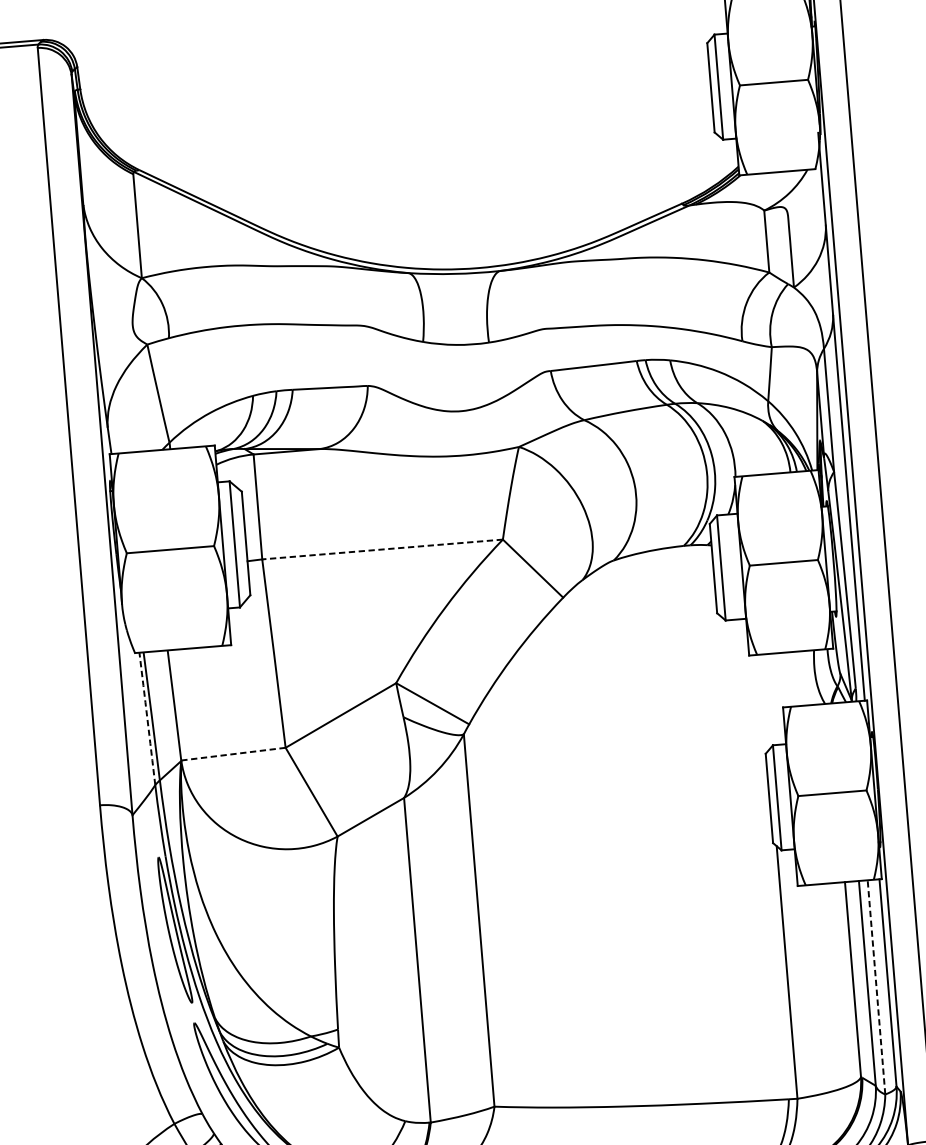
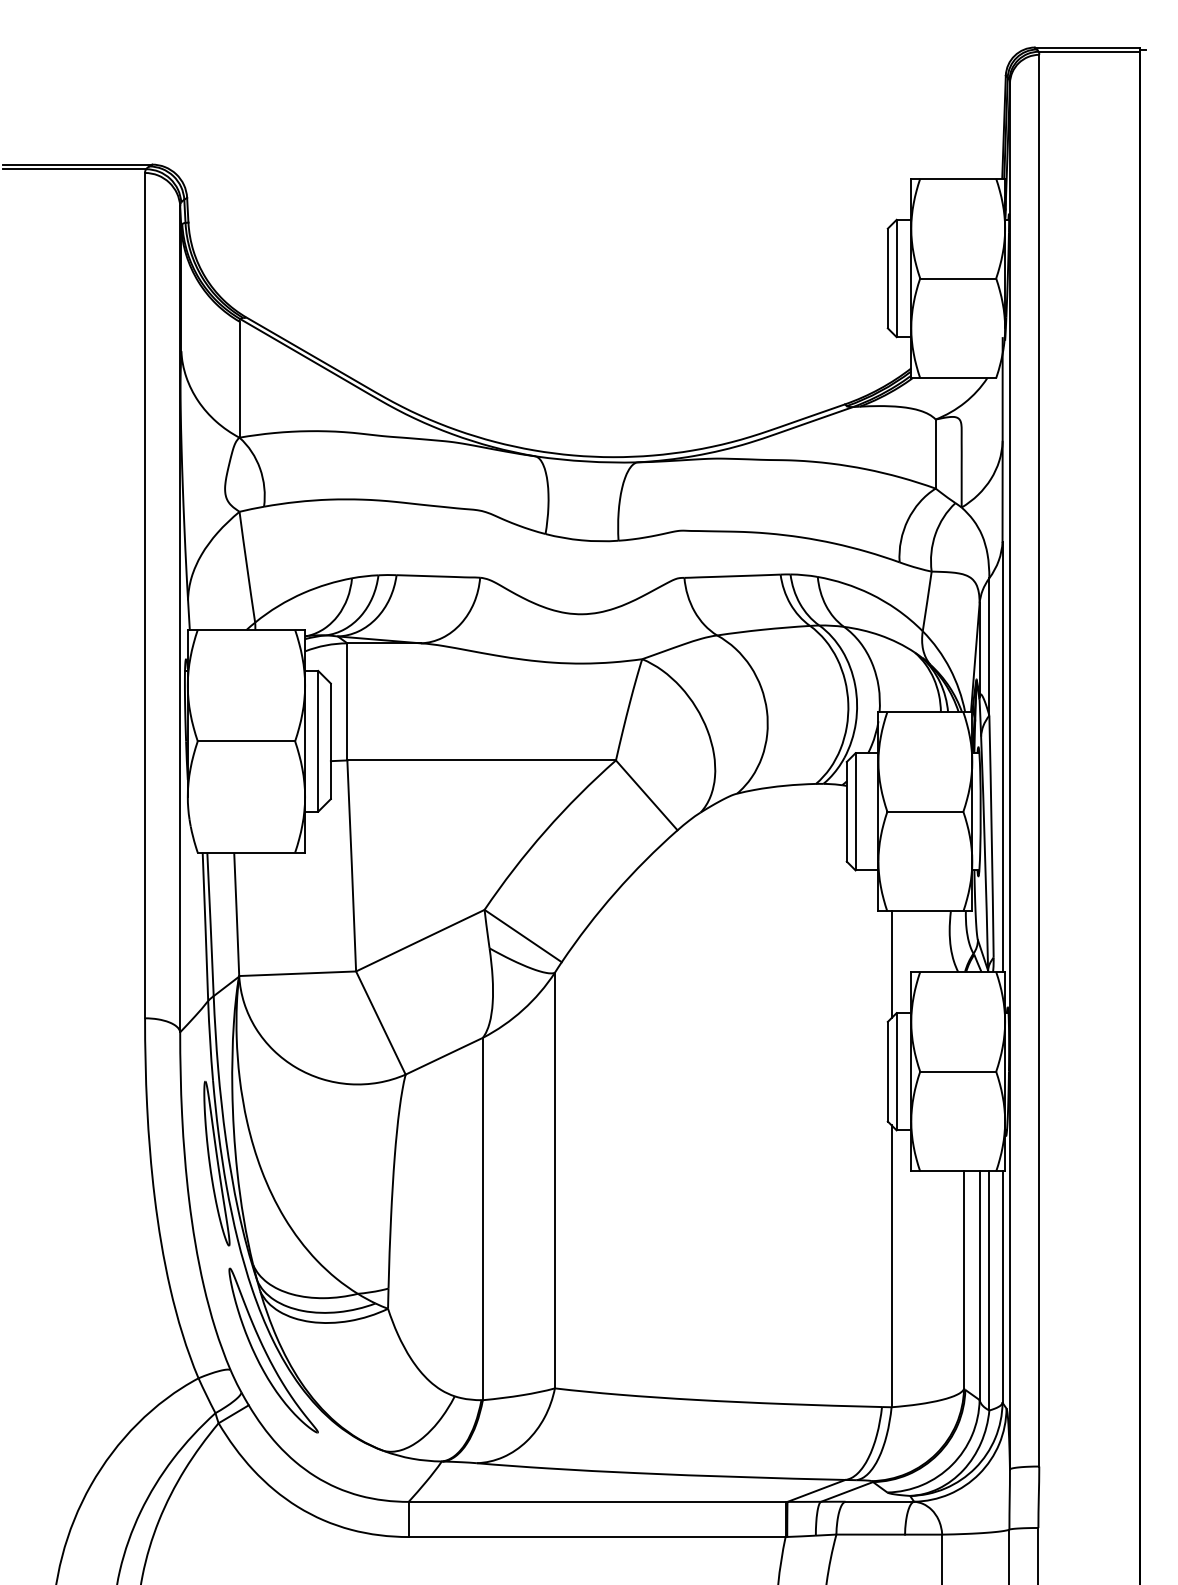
line: (382, 549) -> (481, 760), dashed -> solid
line: (764, 702) -> (891, 964), added
arc: (147, 718) -> (205, 926), dashed -> solid
line: (234, 753) -> (298, 973), dashed -> solid
line: (876, 986) -> (989, 1290), dashed -> solid

